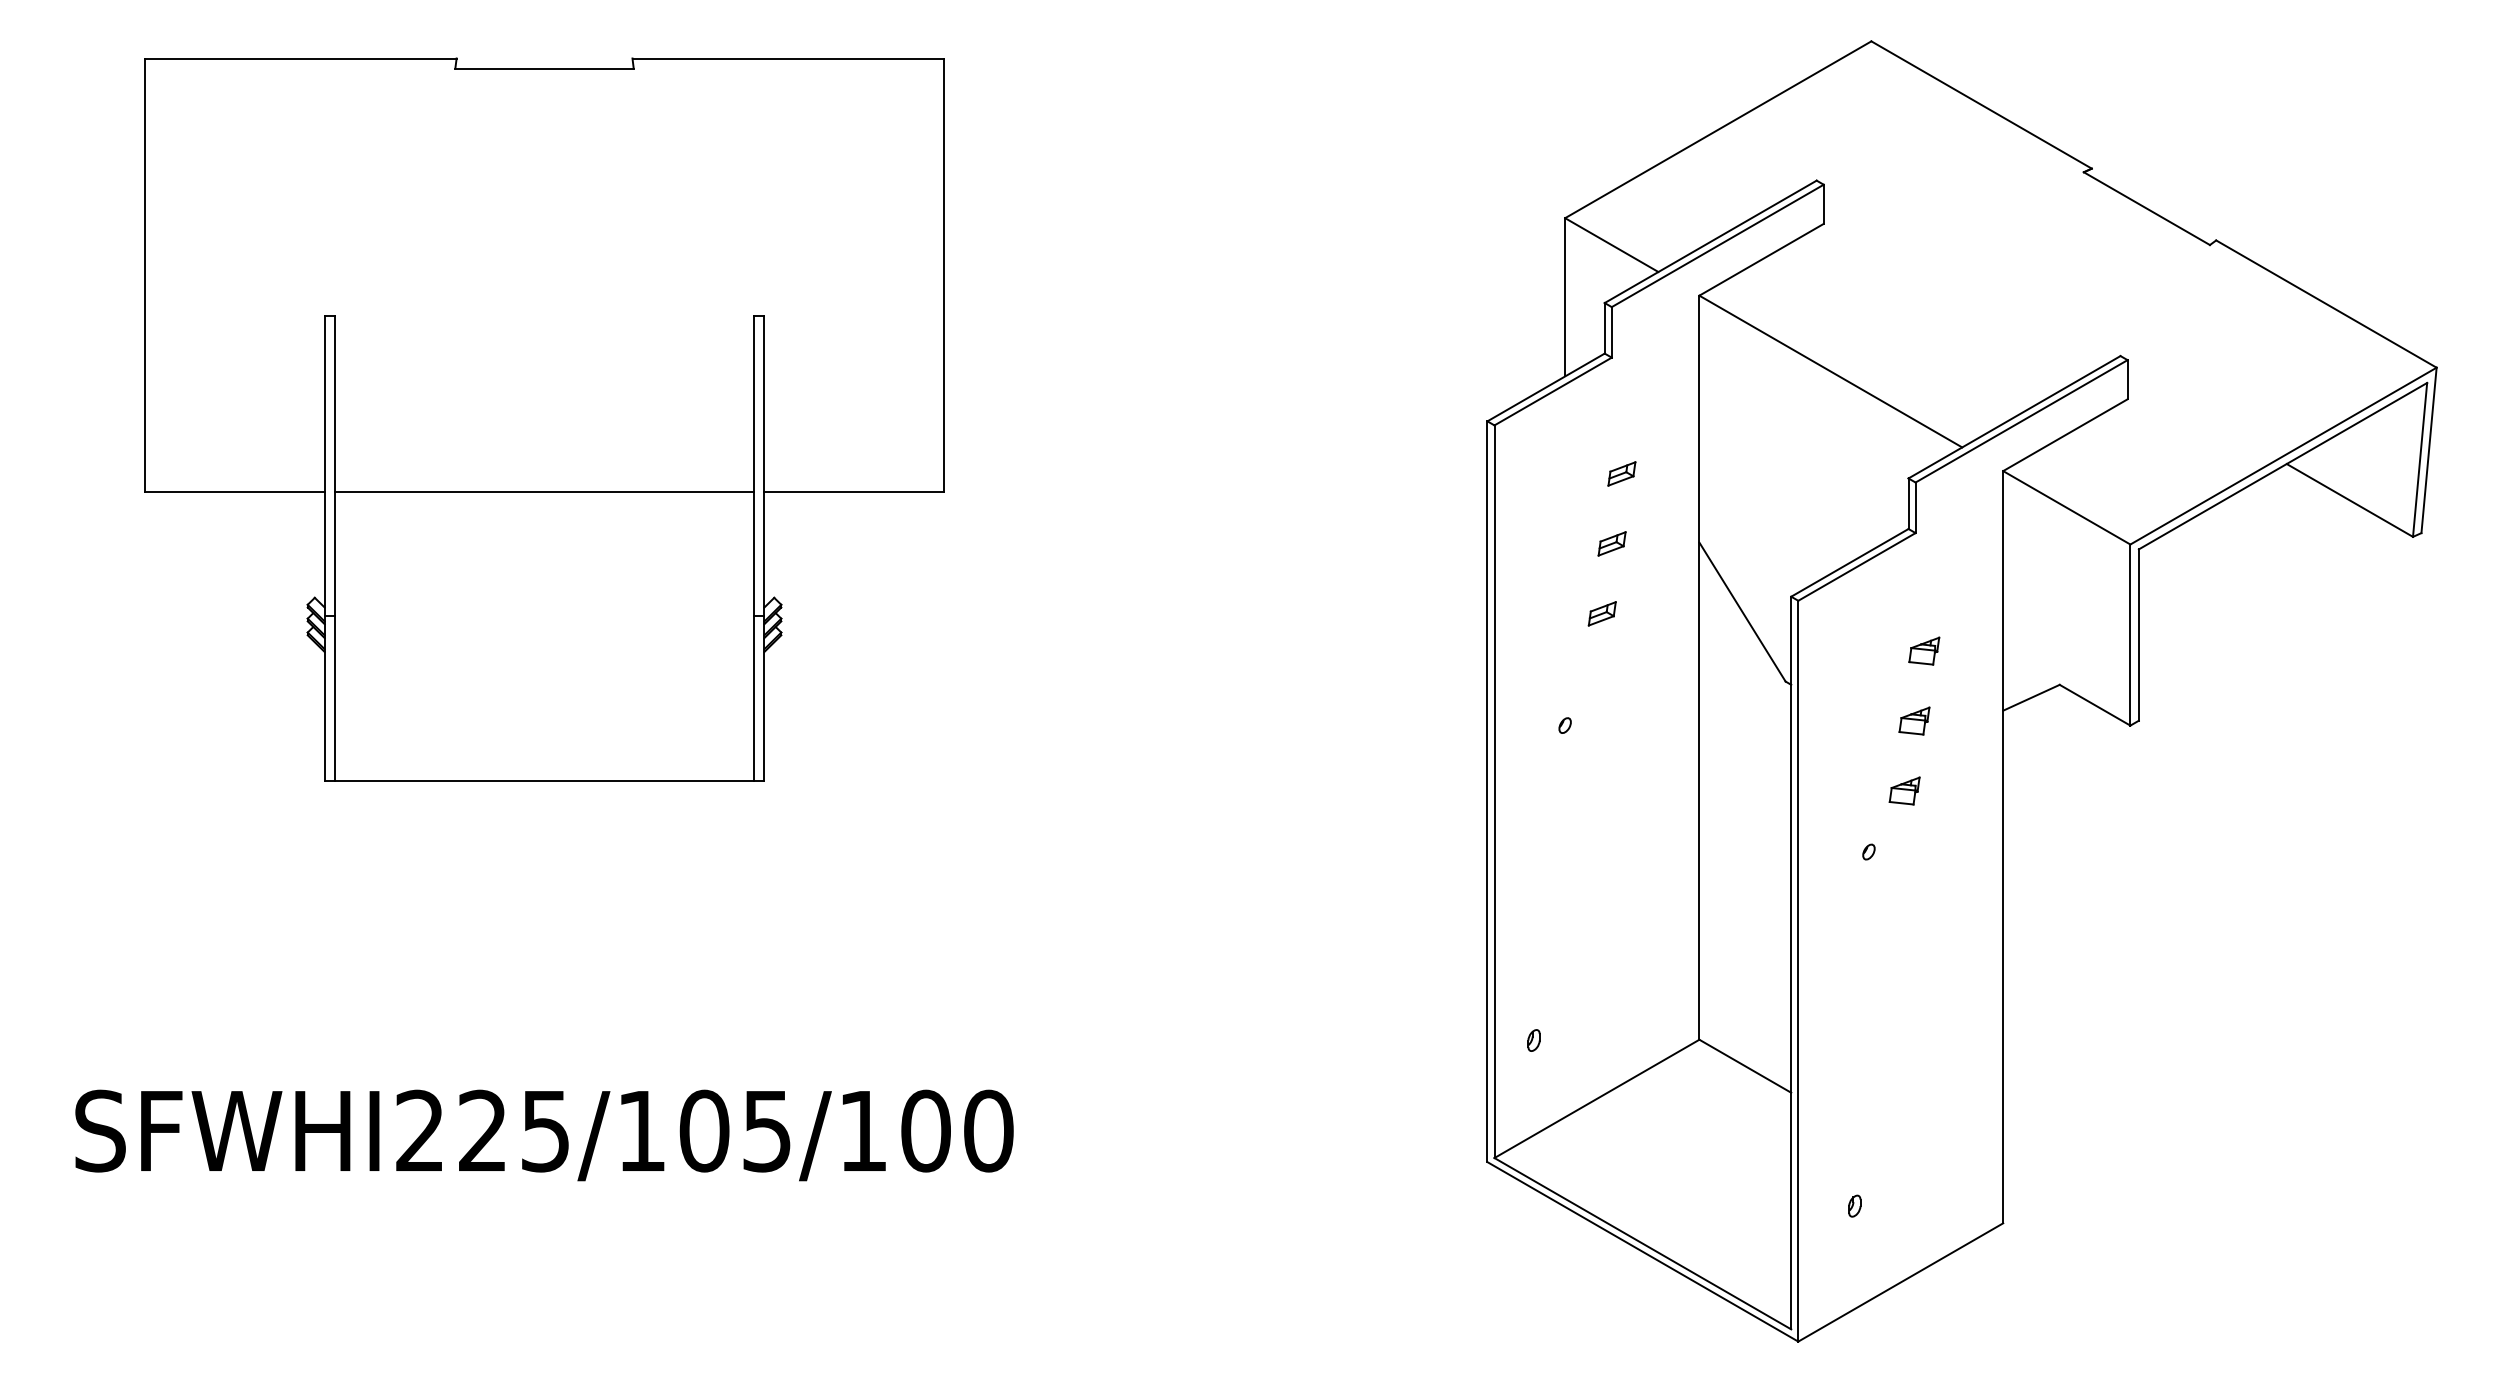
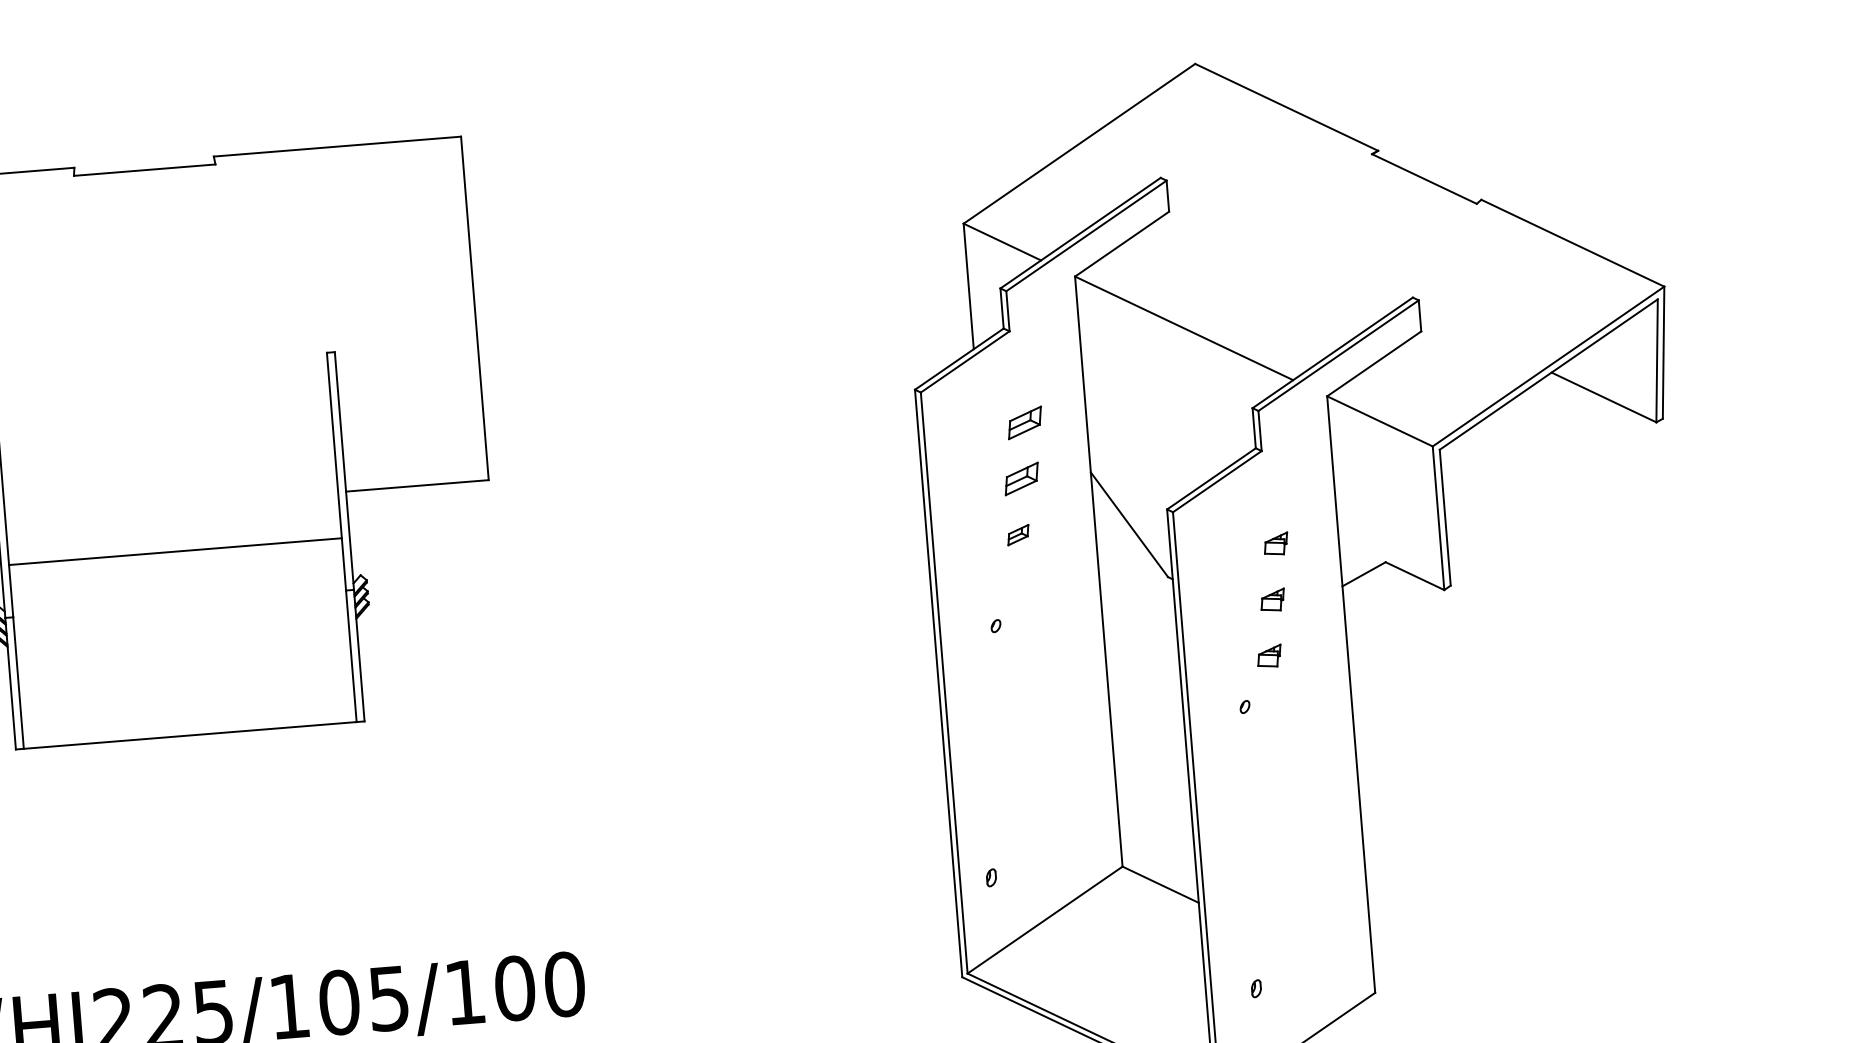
part: (1621, 473) -> (1024, 422), size x1.6
line: (544, 491) -> (175, 551), moved
part: (1611, 543) -> (1021, 478), size x1.6

